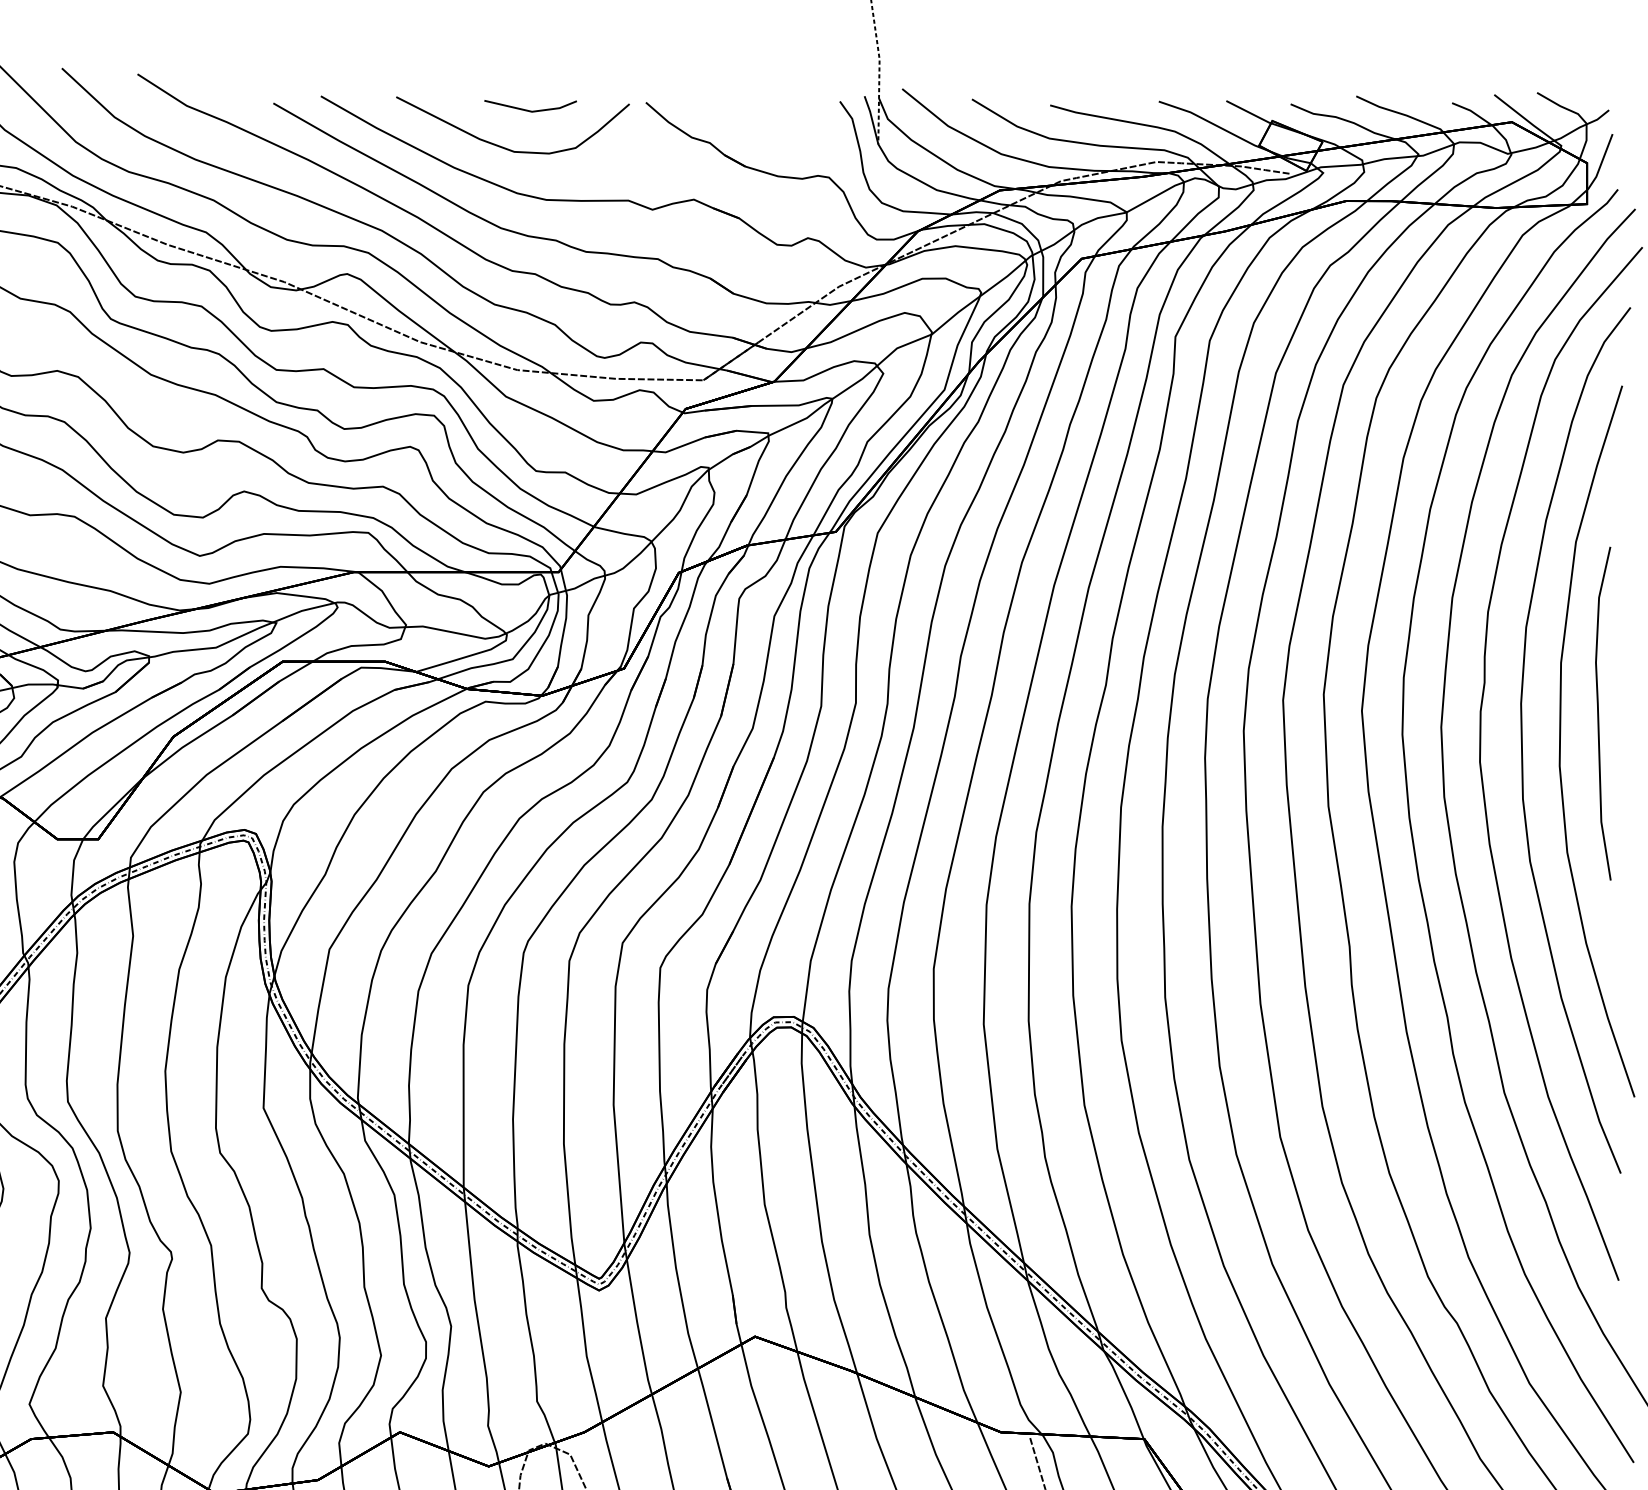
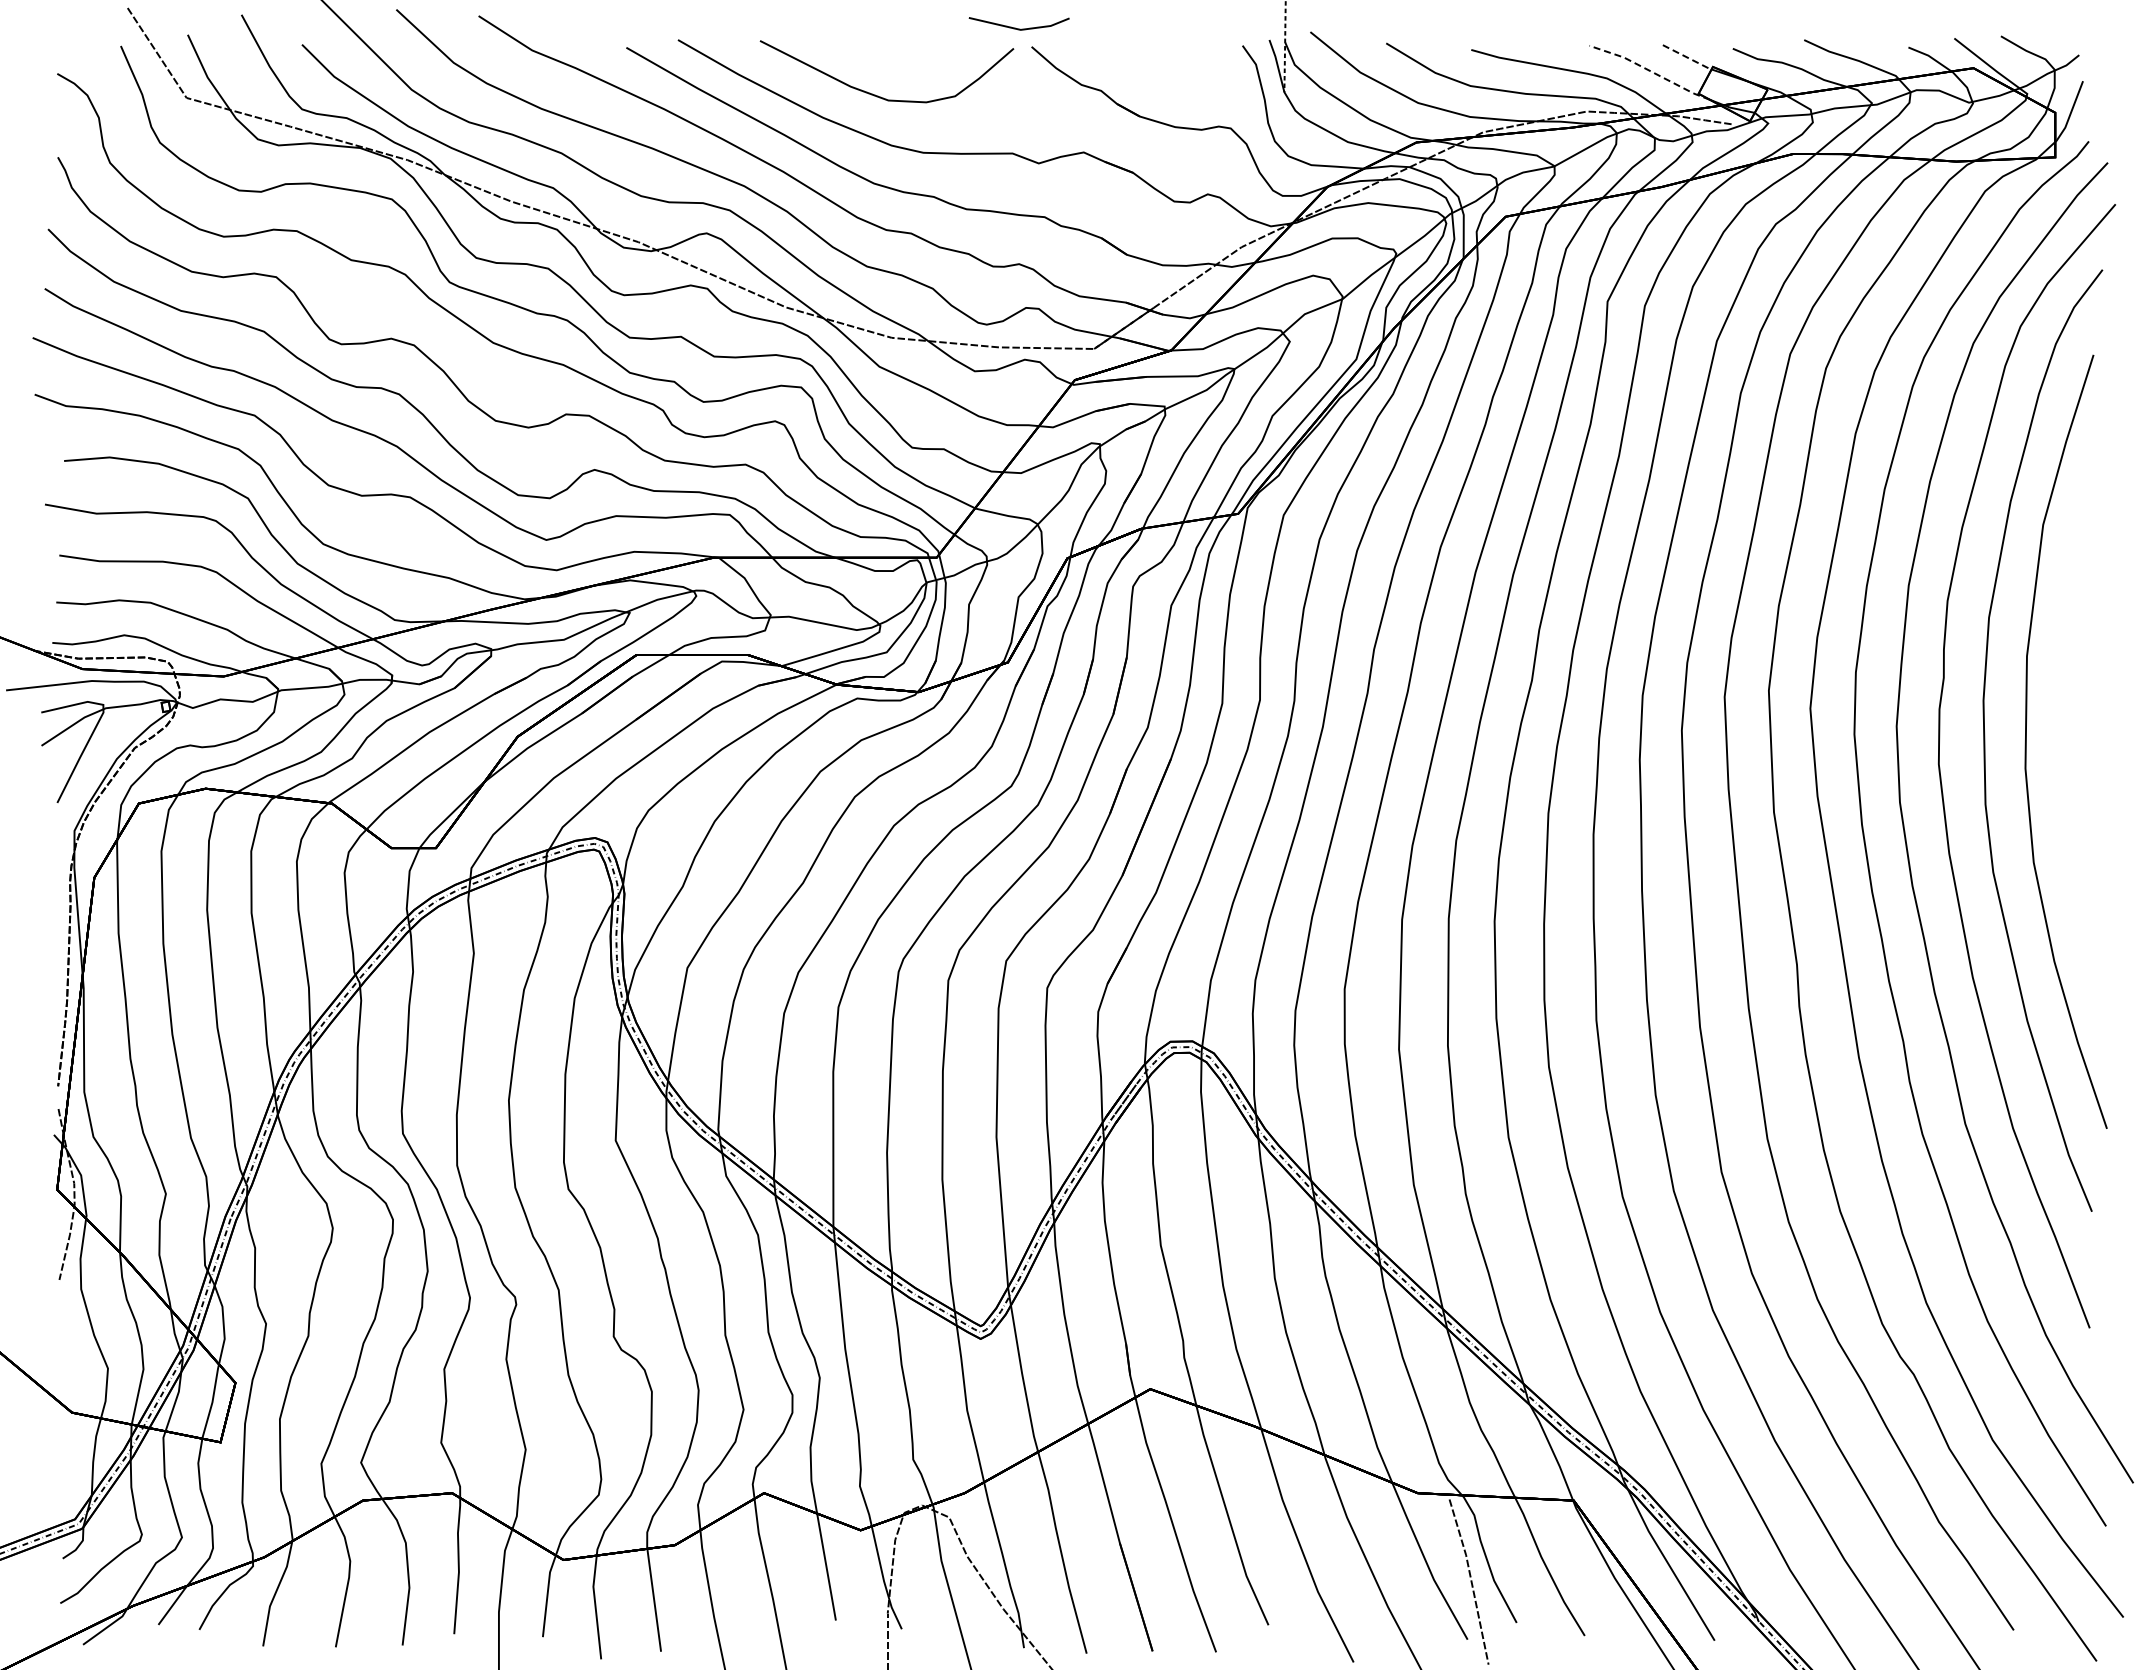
line: (527, 109) -> (1015, 27), moved
line: (1249, 113) -> (1688, 58), solid -> dashed
line: (1214, 125) -> (1650, 71), solid -> dashed
curve: (1599, 713) -> (2068, 711), removed

